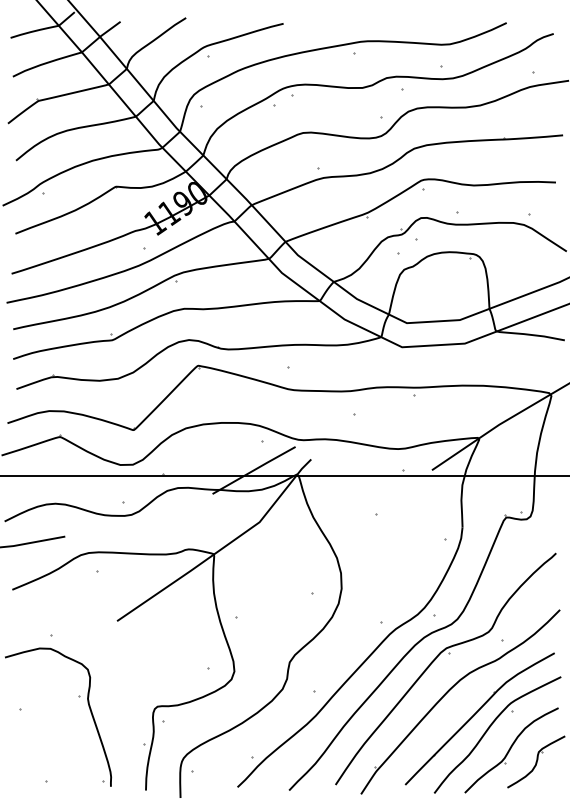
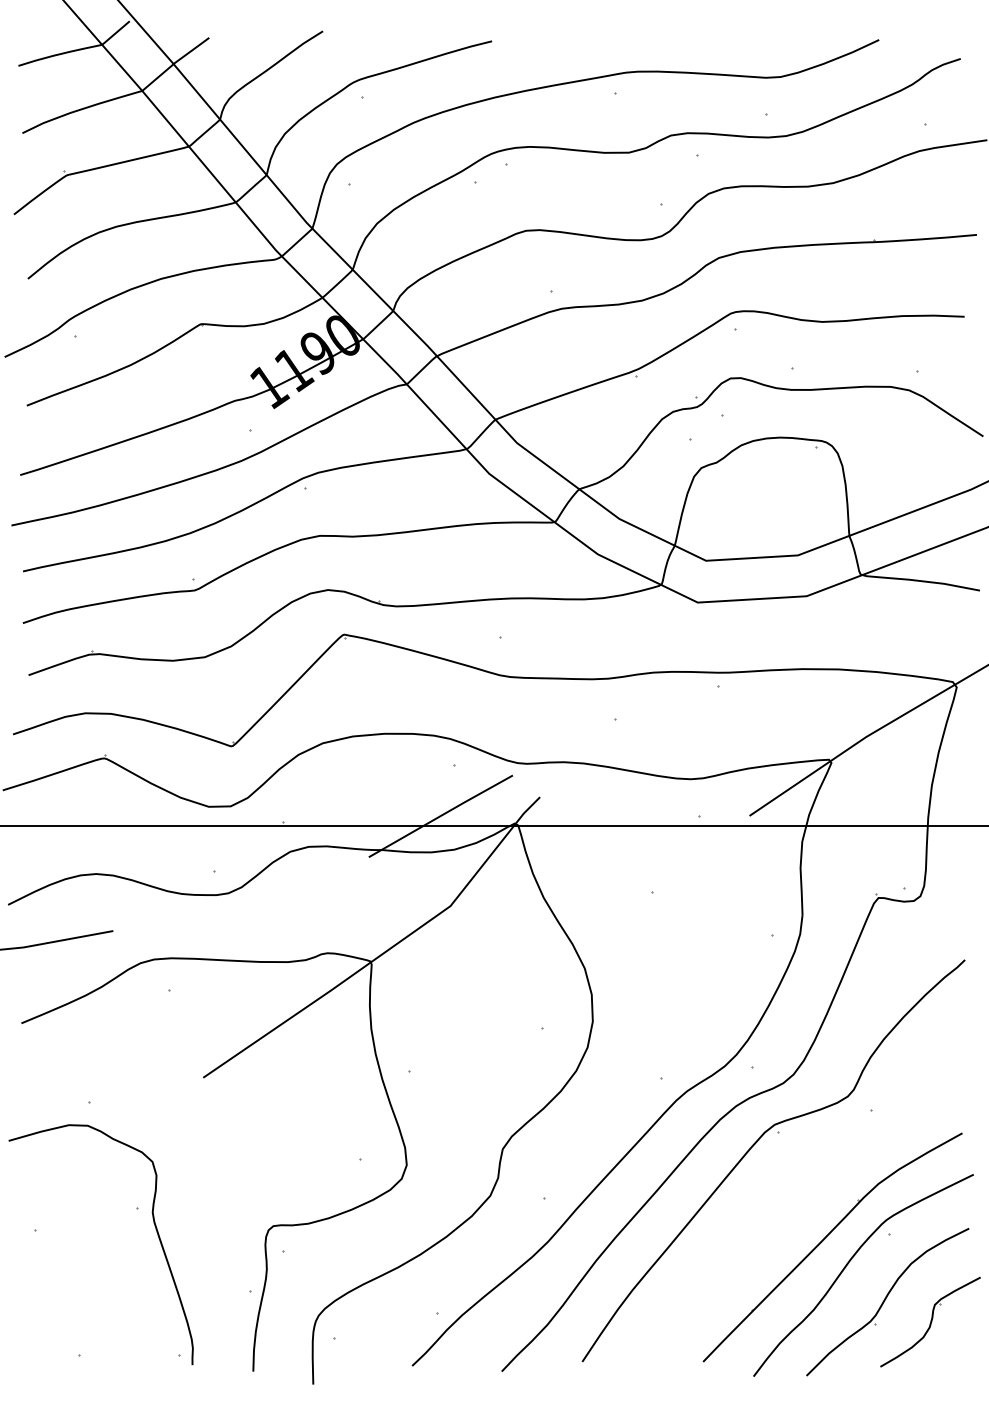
part: (450, 690) -> (781, 1198), removed

